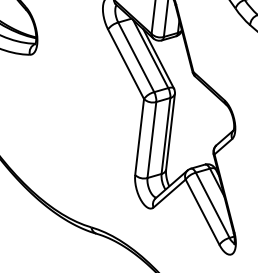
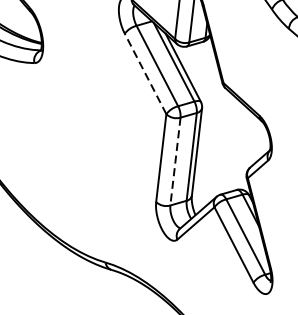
line: (125, 63) -> (144, 73), solid -> dashed
line: (151, 140) -> (175, 162), solid -> dashed

